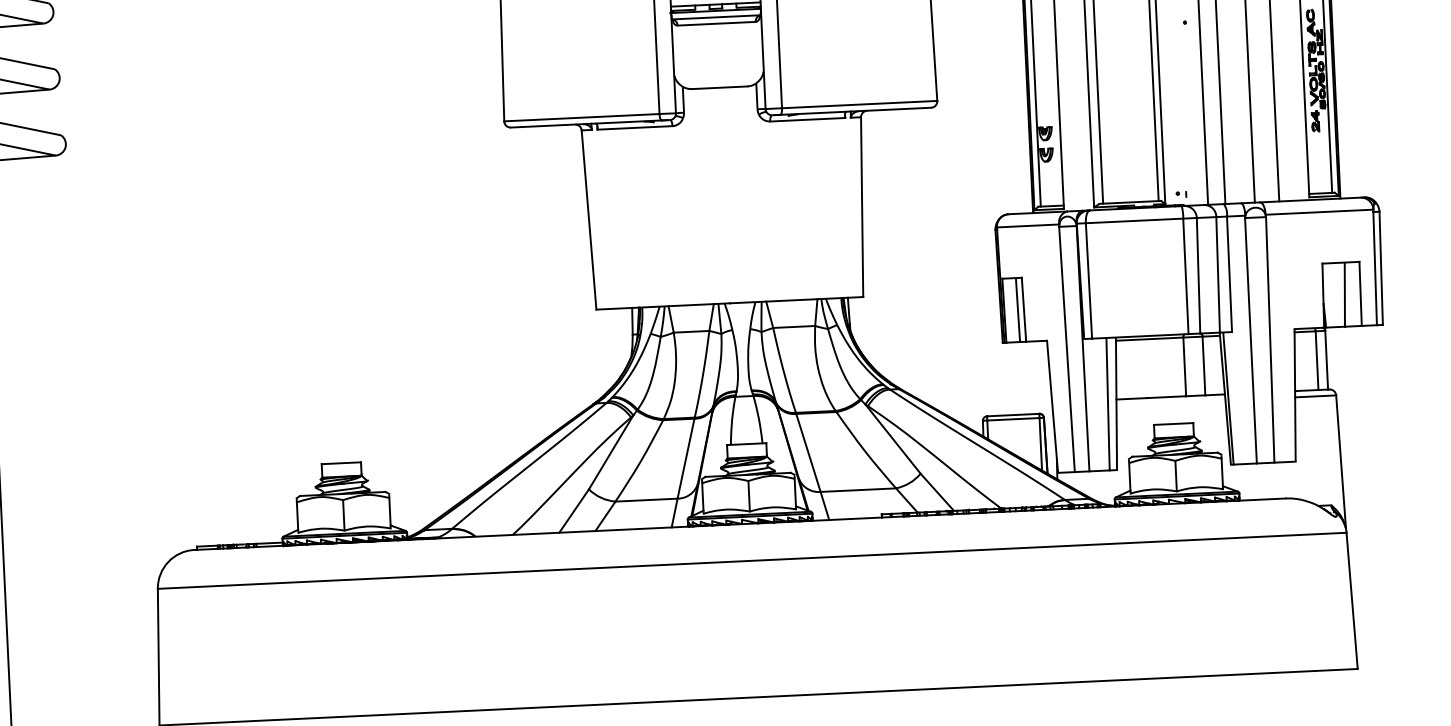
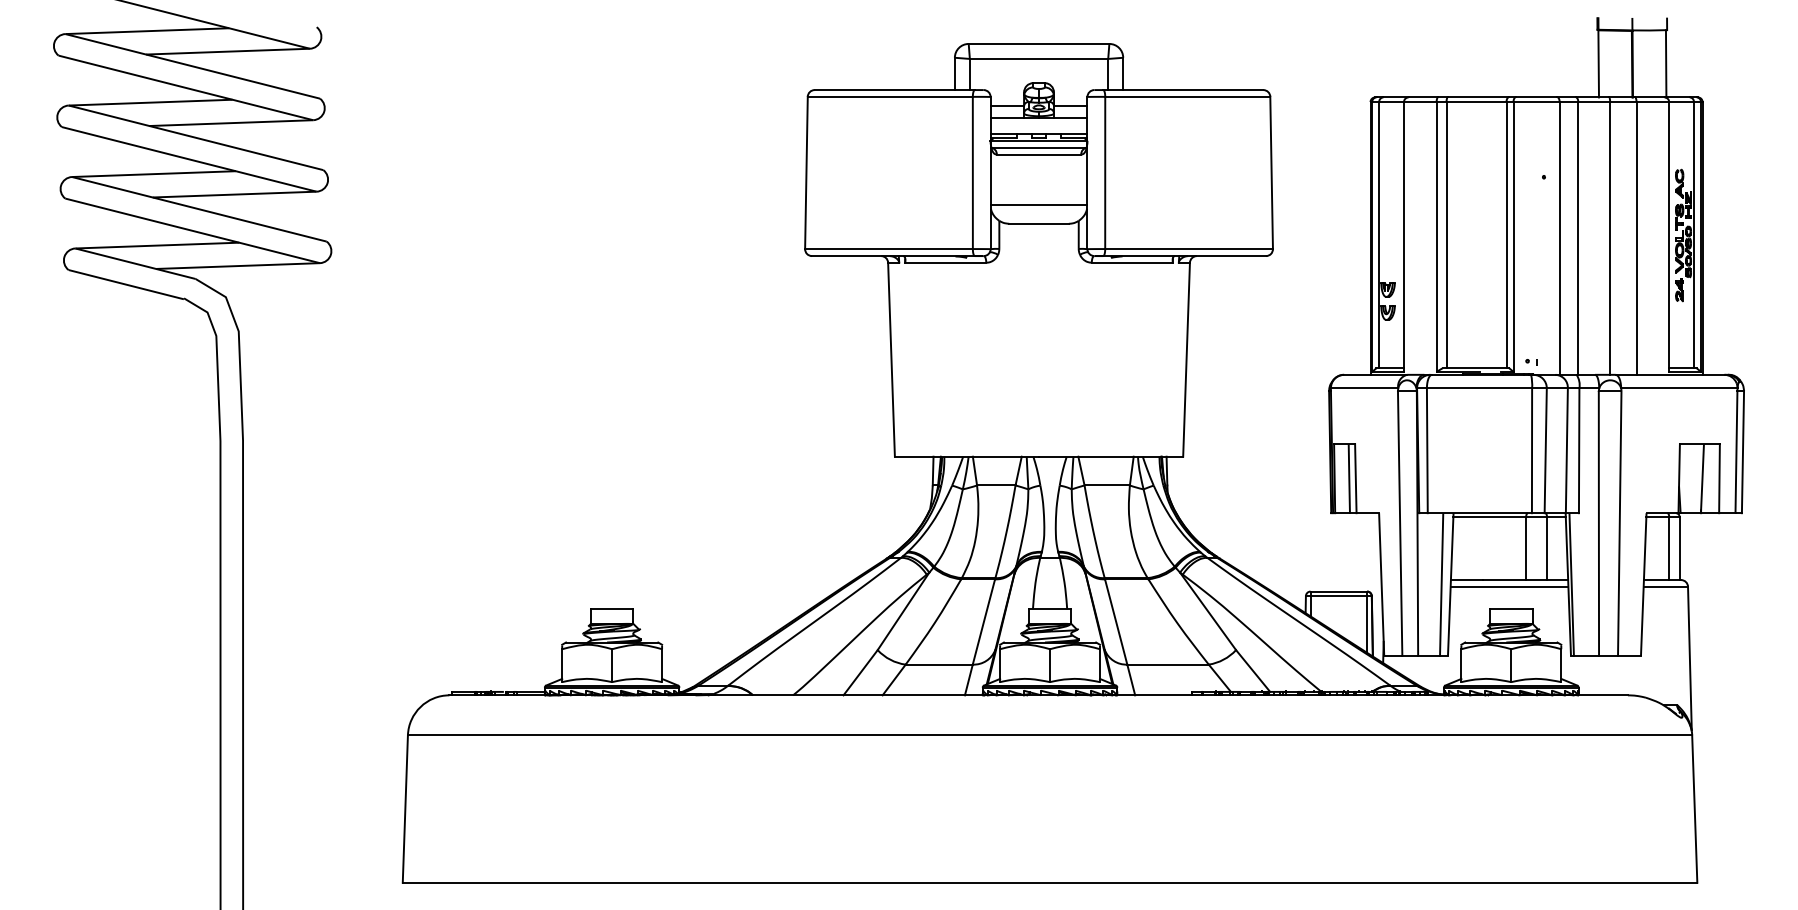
line: (718, 70) -> (1038, 205), added
line: (1170, 402) -> (1509, 586), added

